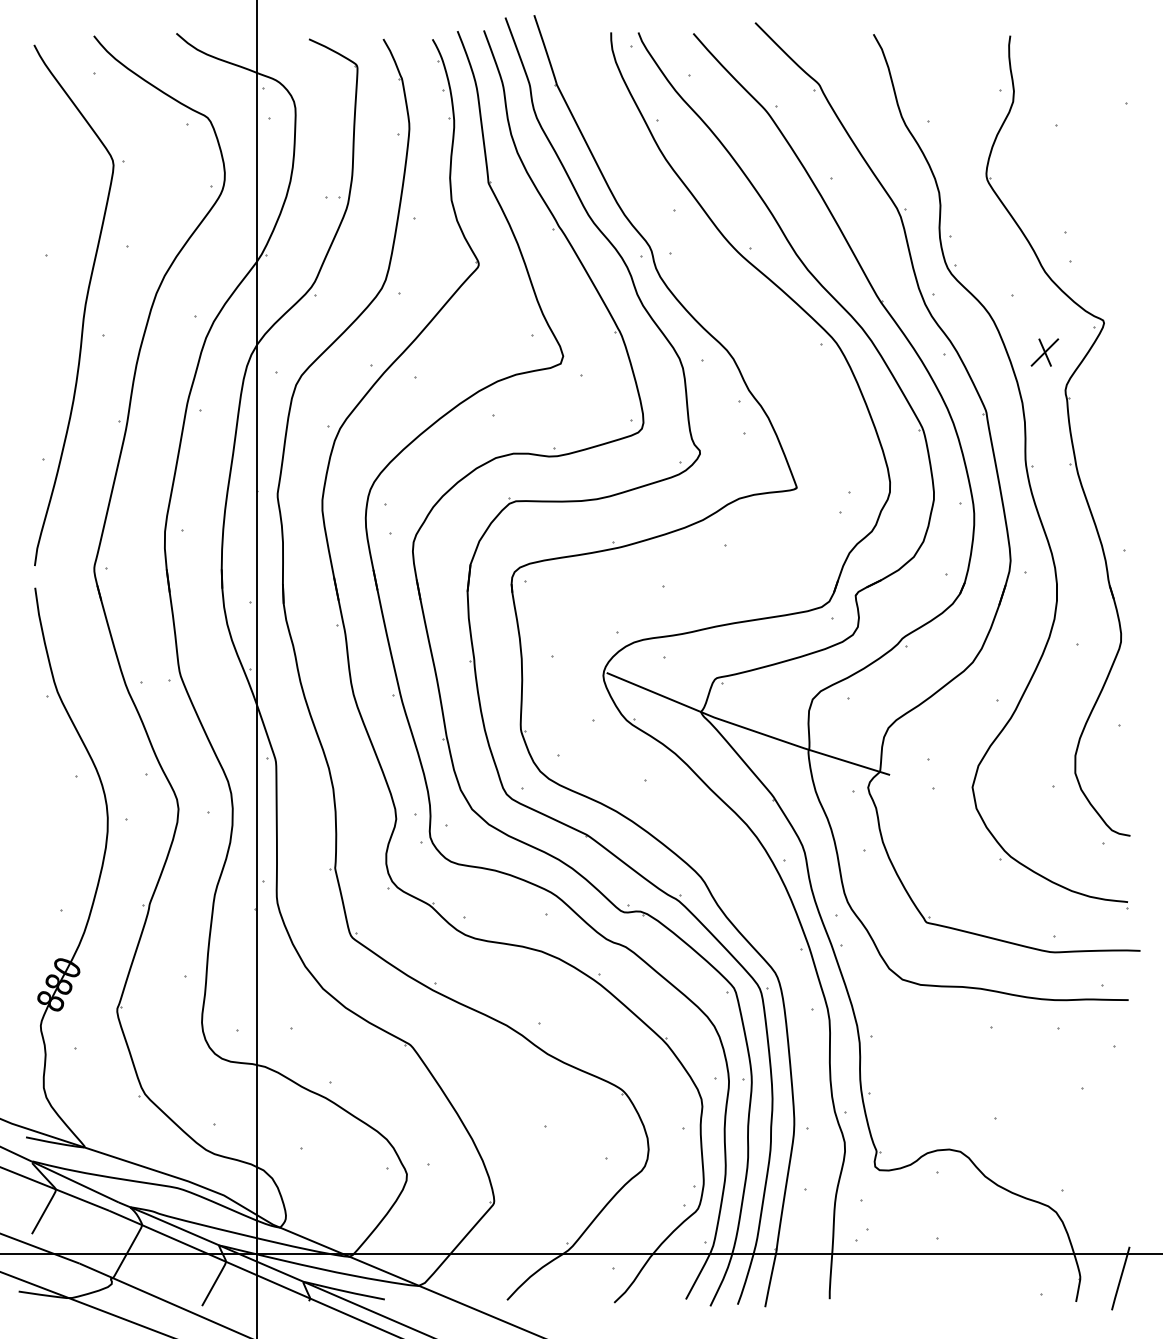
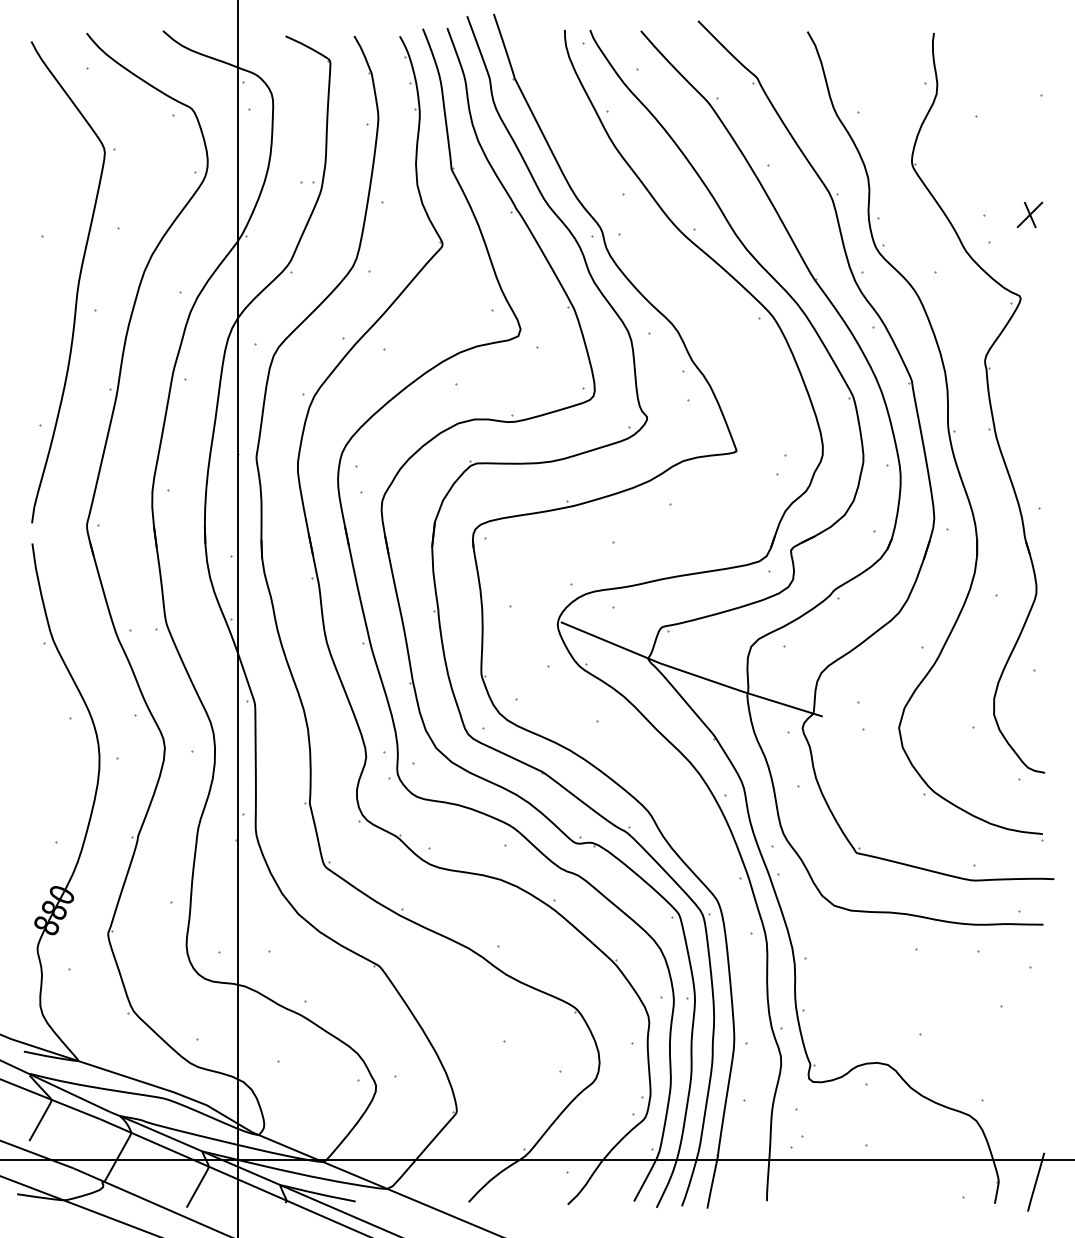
part: (1044, 352) -> (1029, 214), moved

